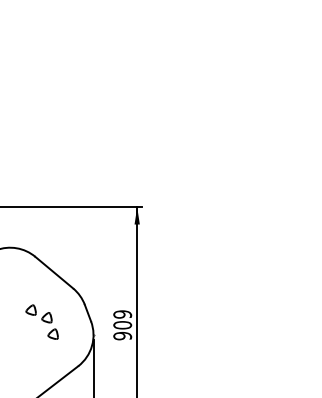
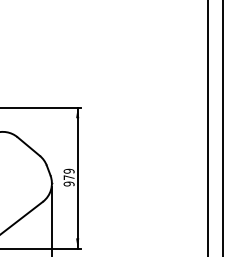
part: (41, 321) -> (21, 175), removed
text: (121, 325) -> (68, 177), 909 -> 979

